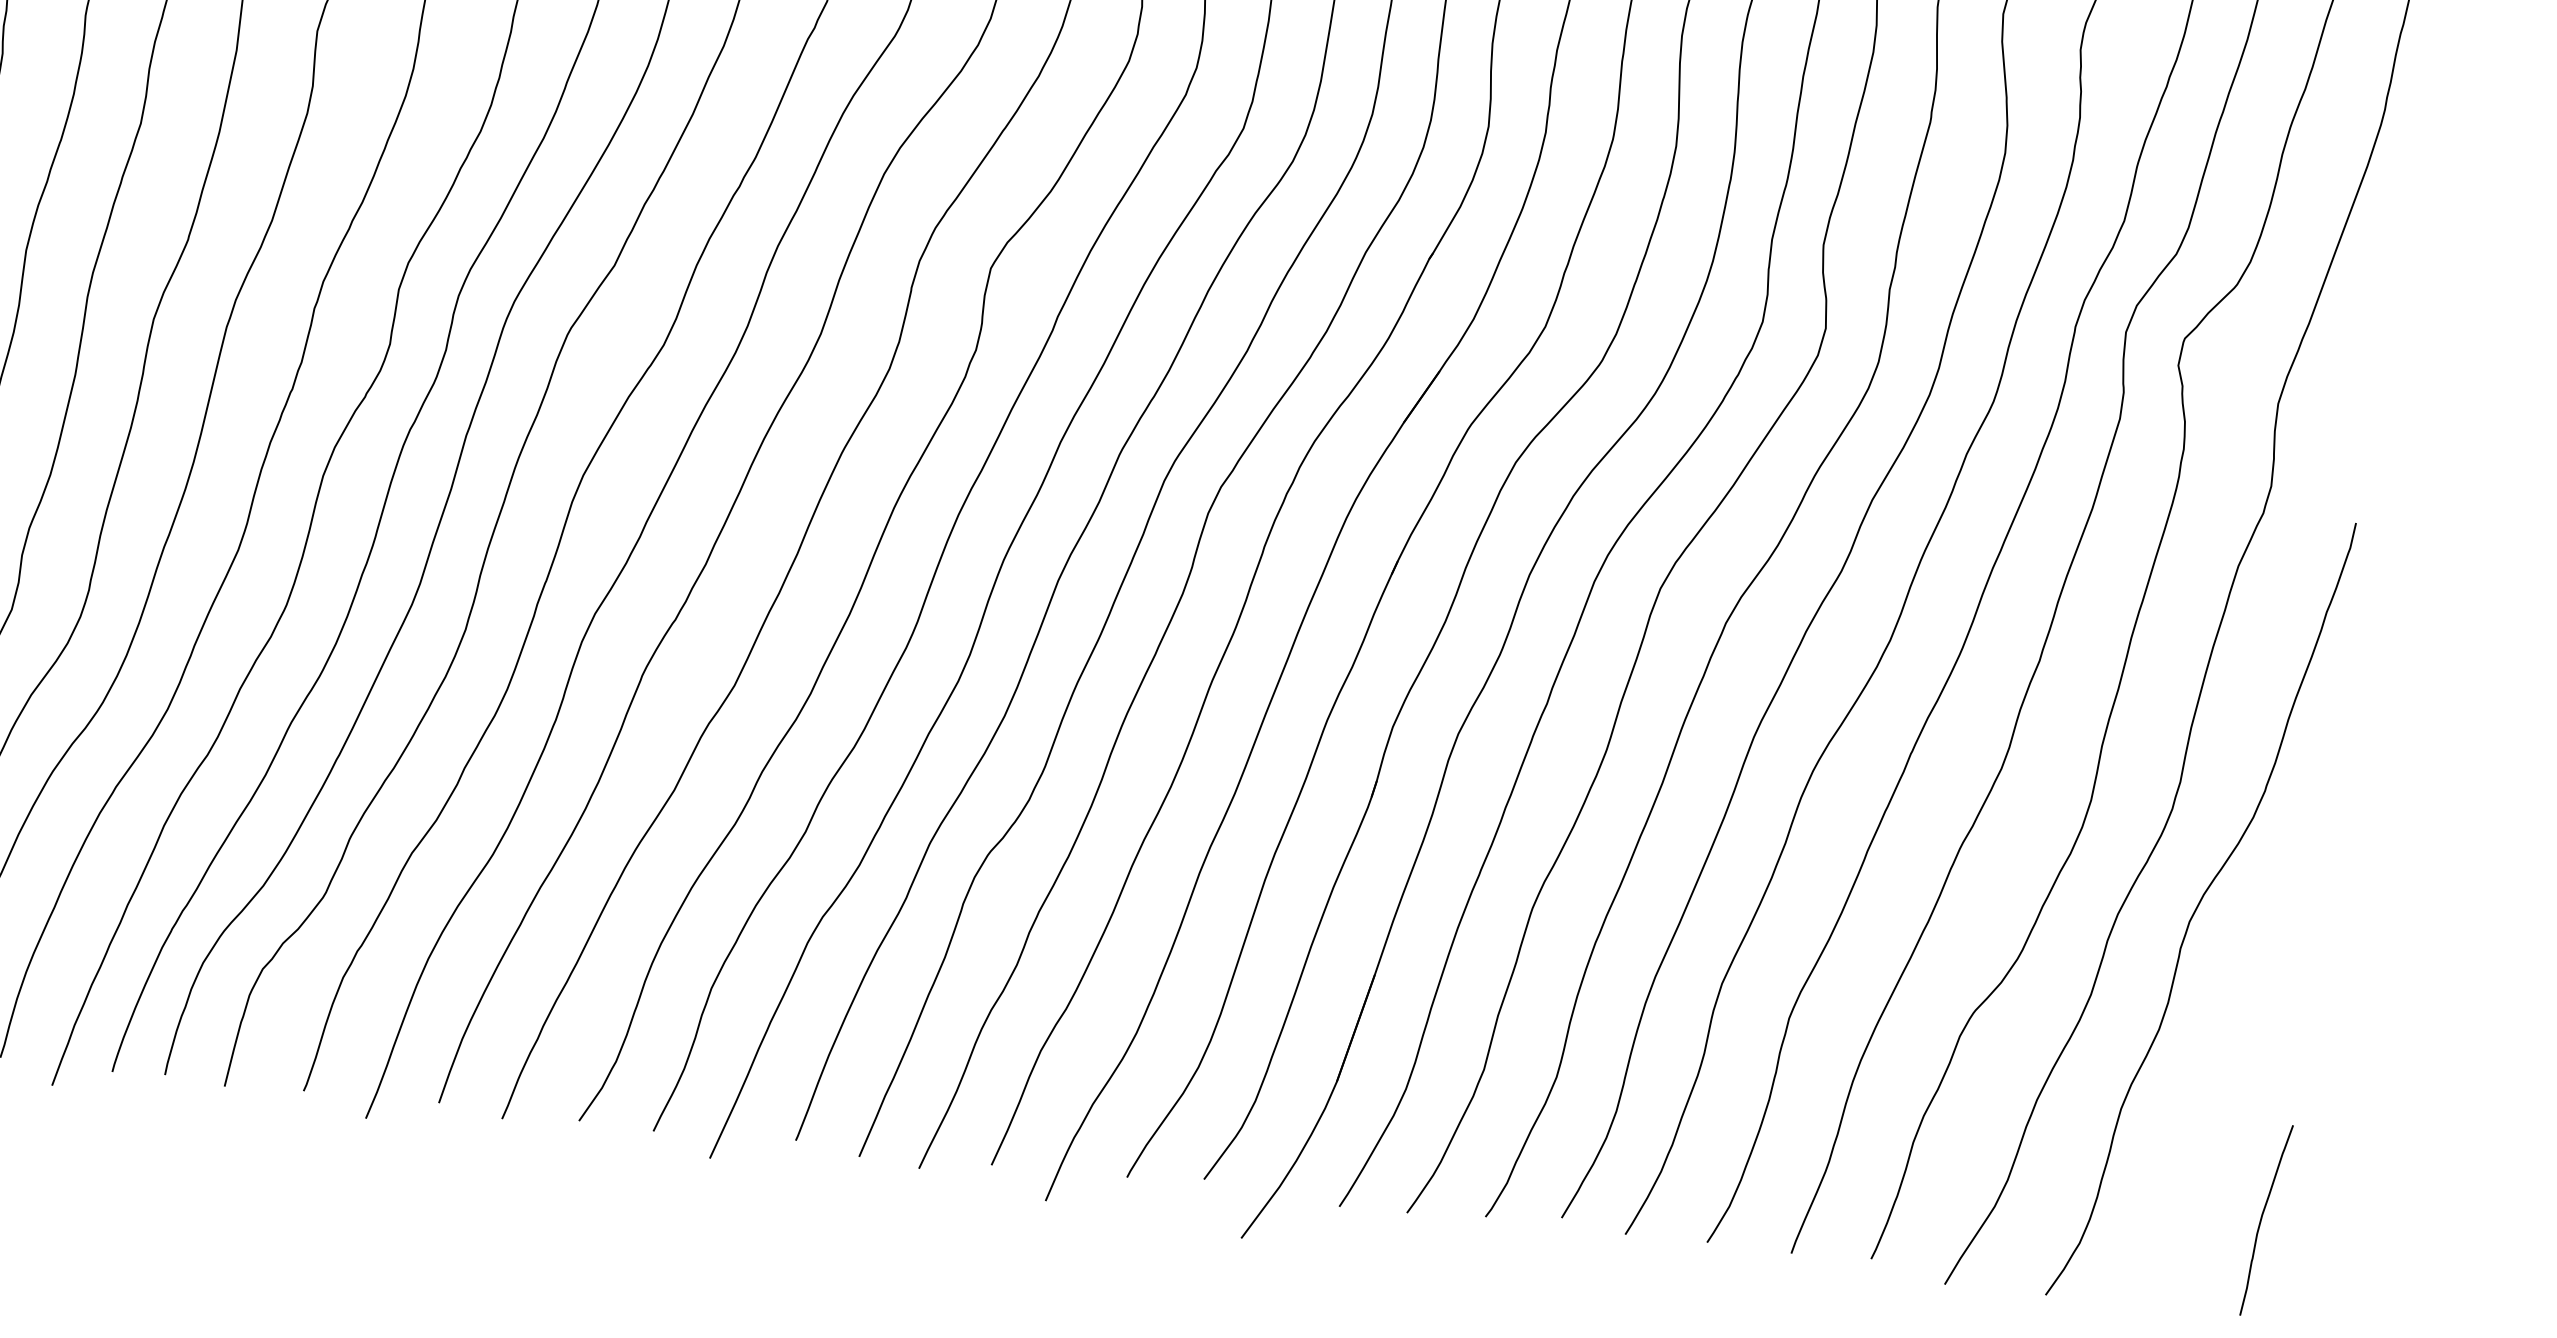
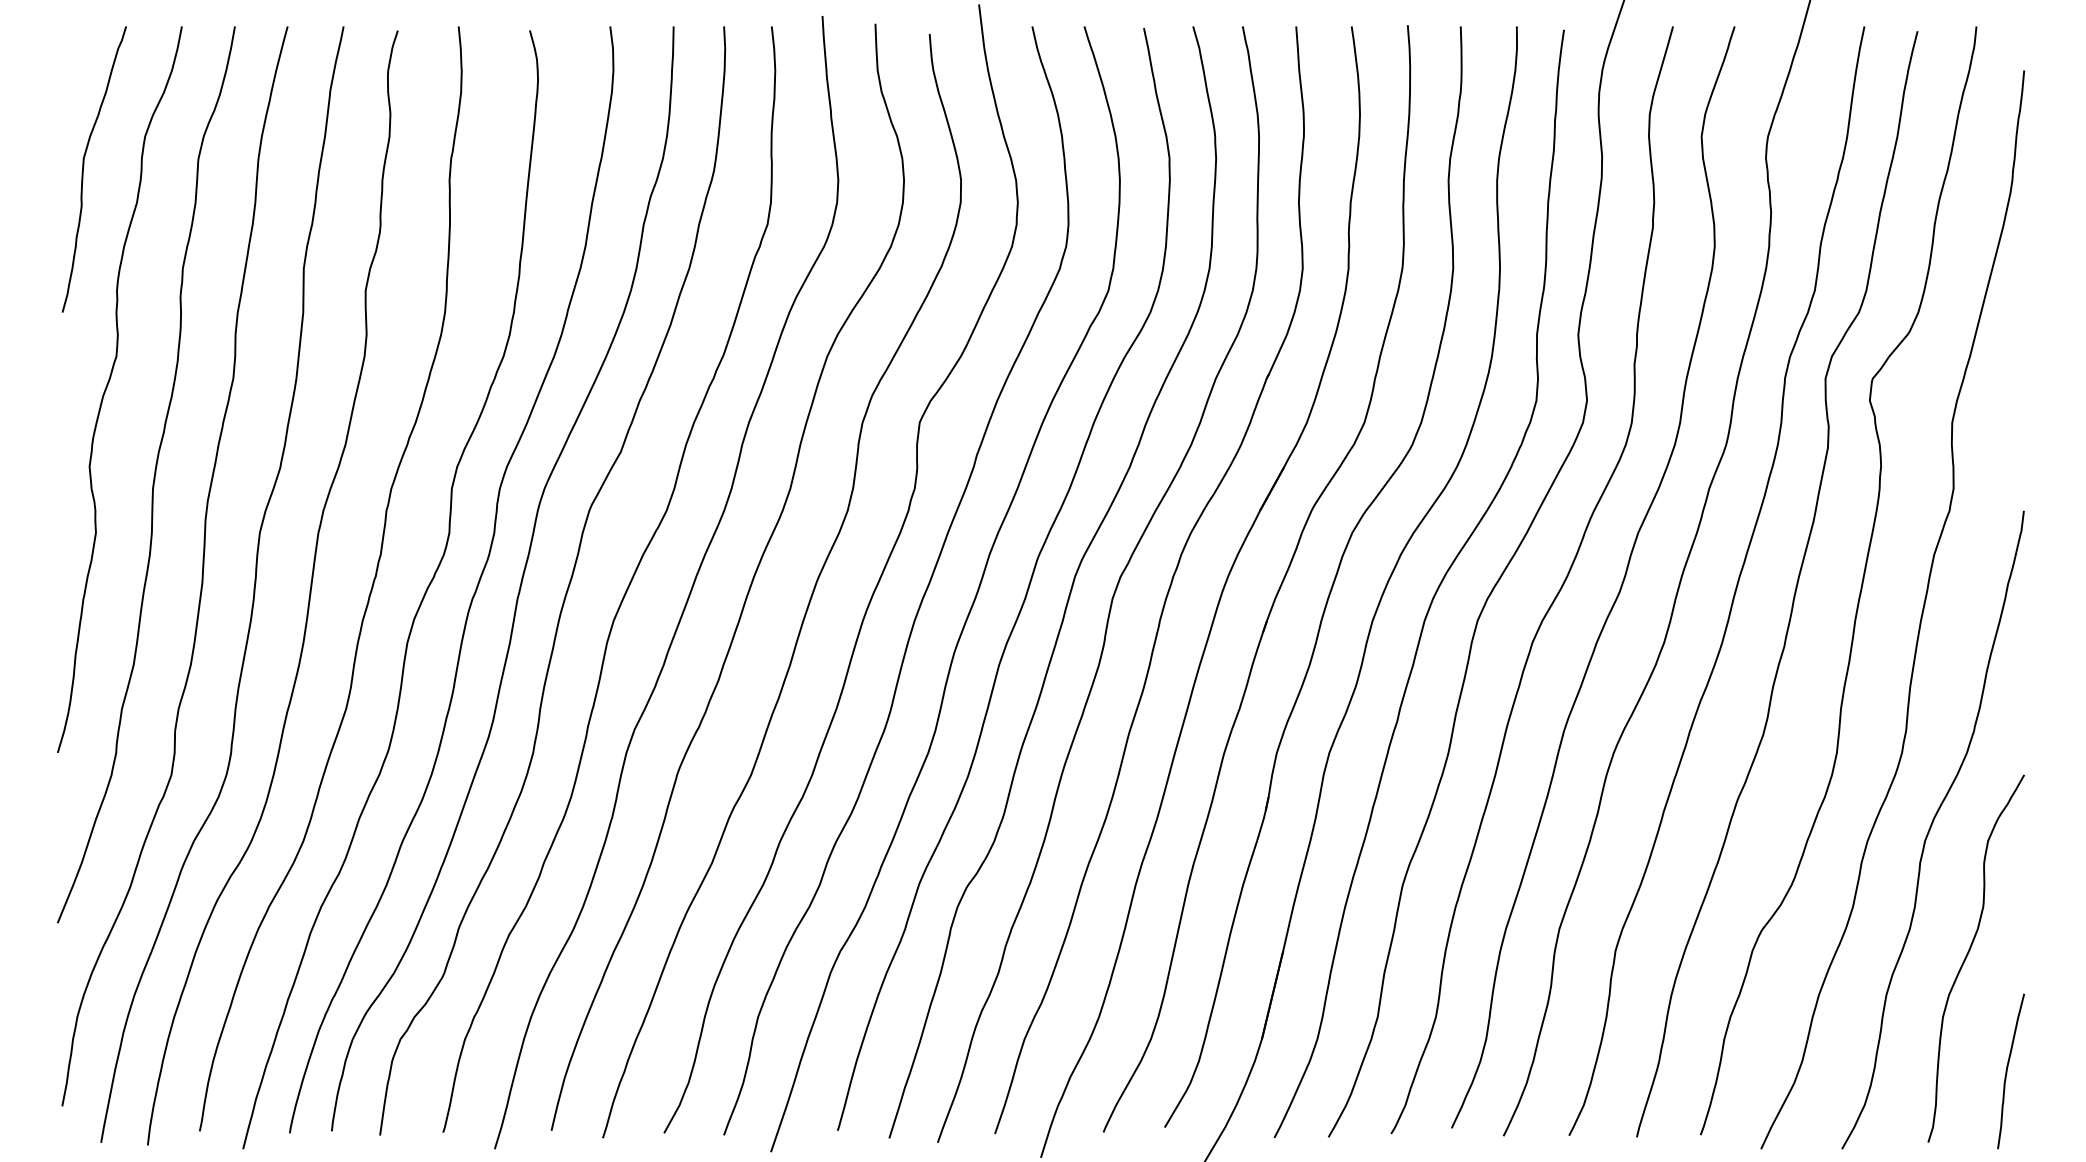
curve: (2228, 1068) -> (1968, 954), added

